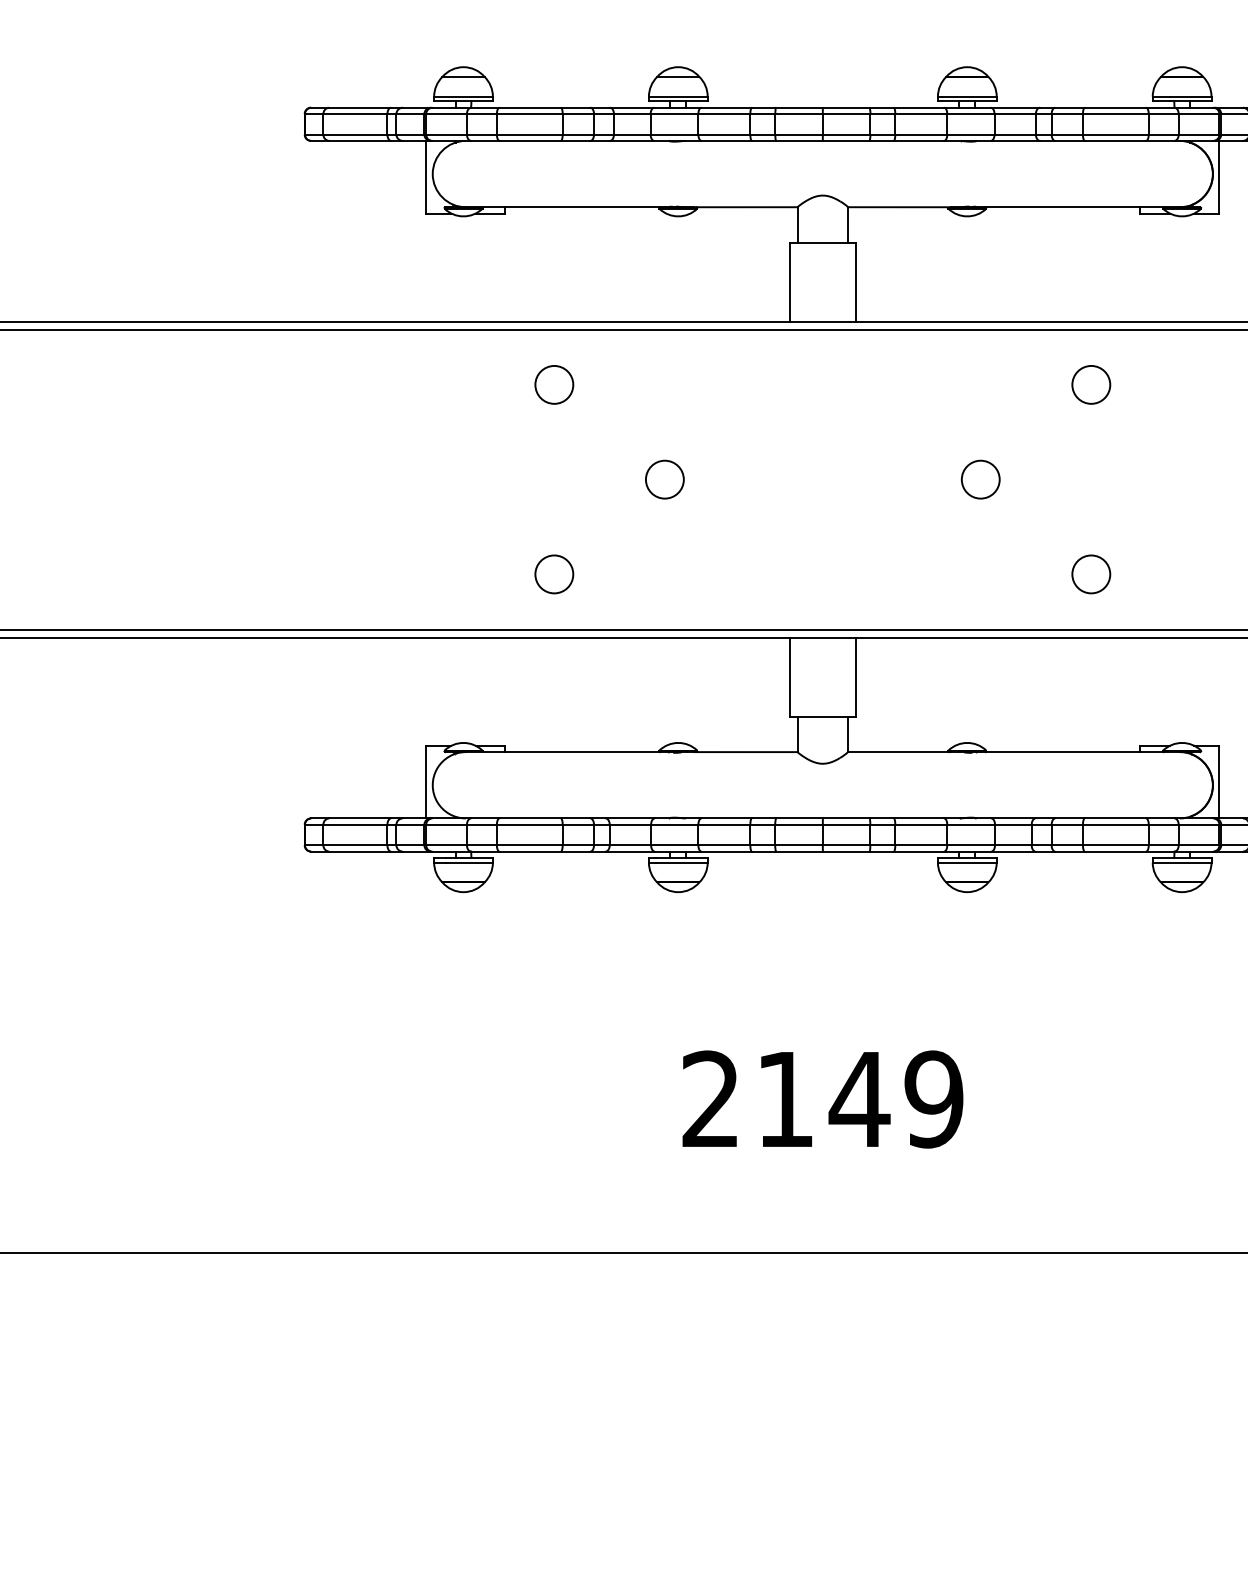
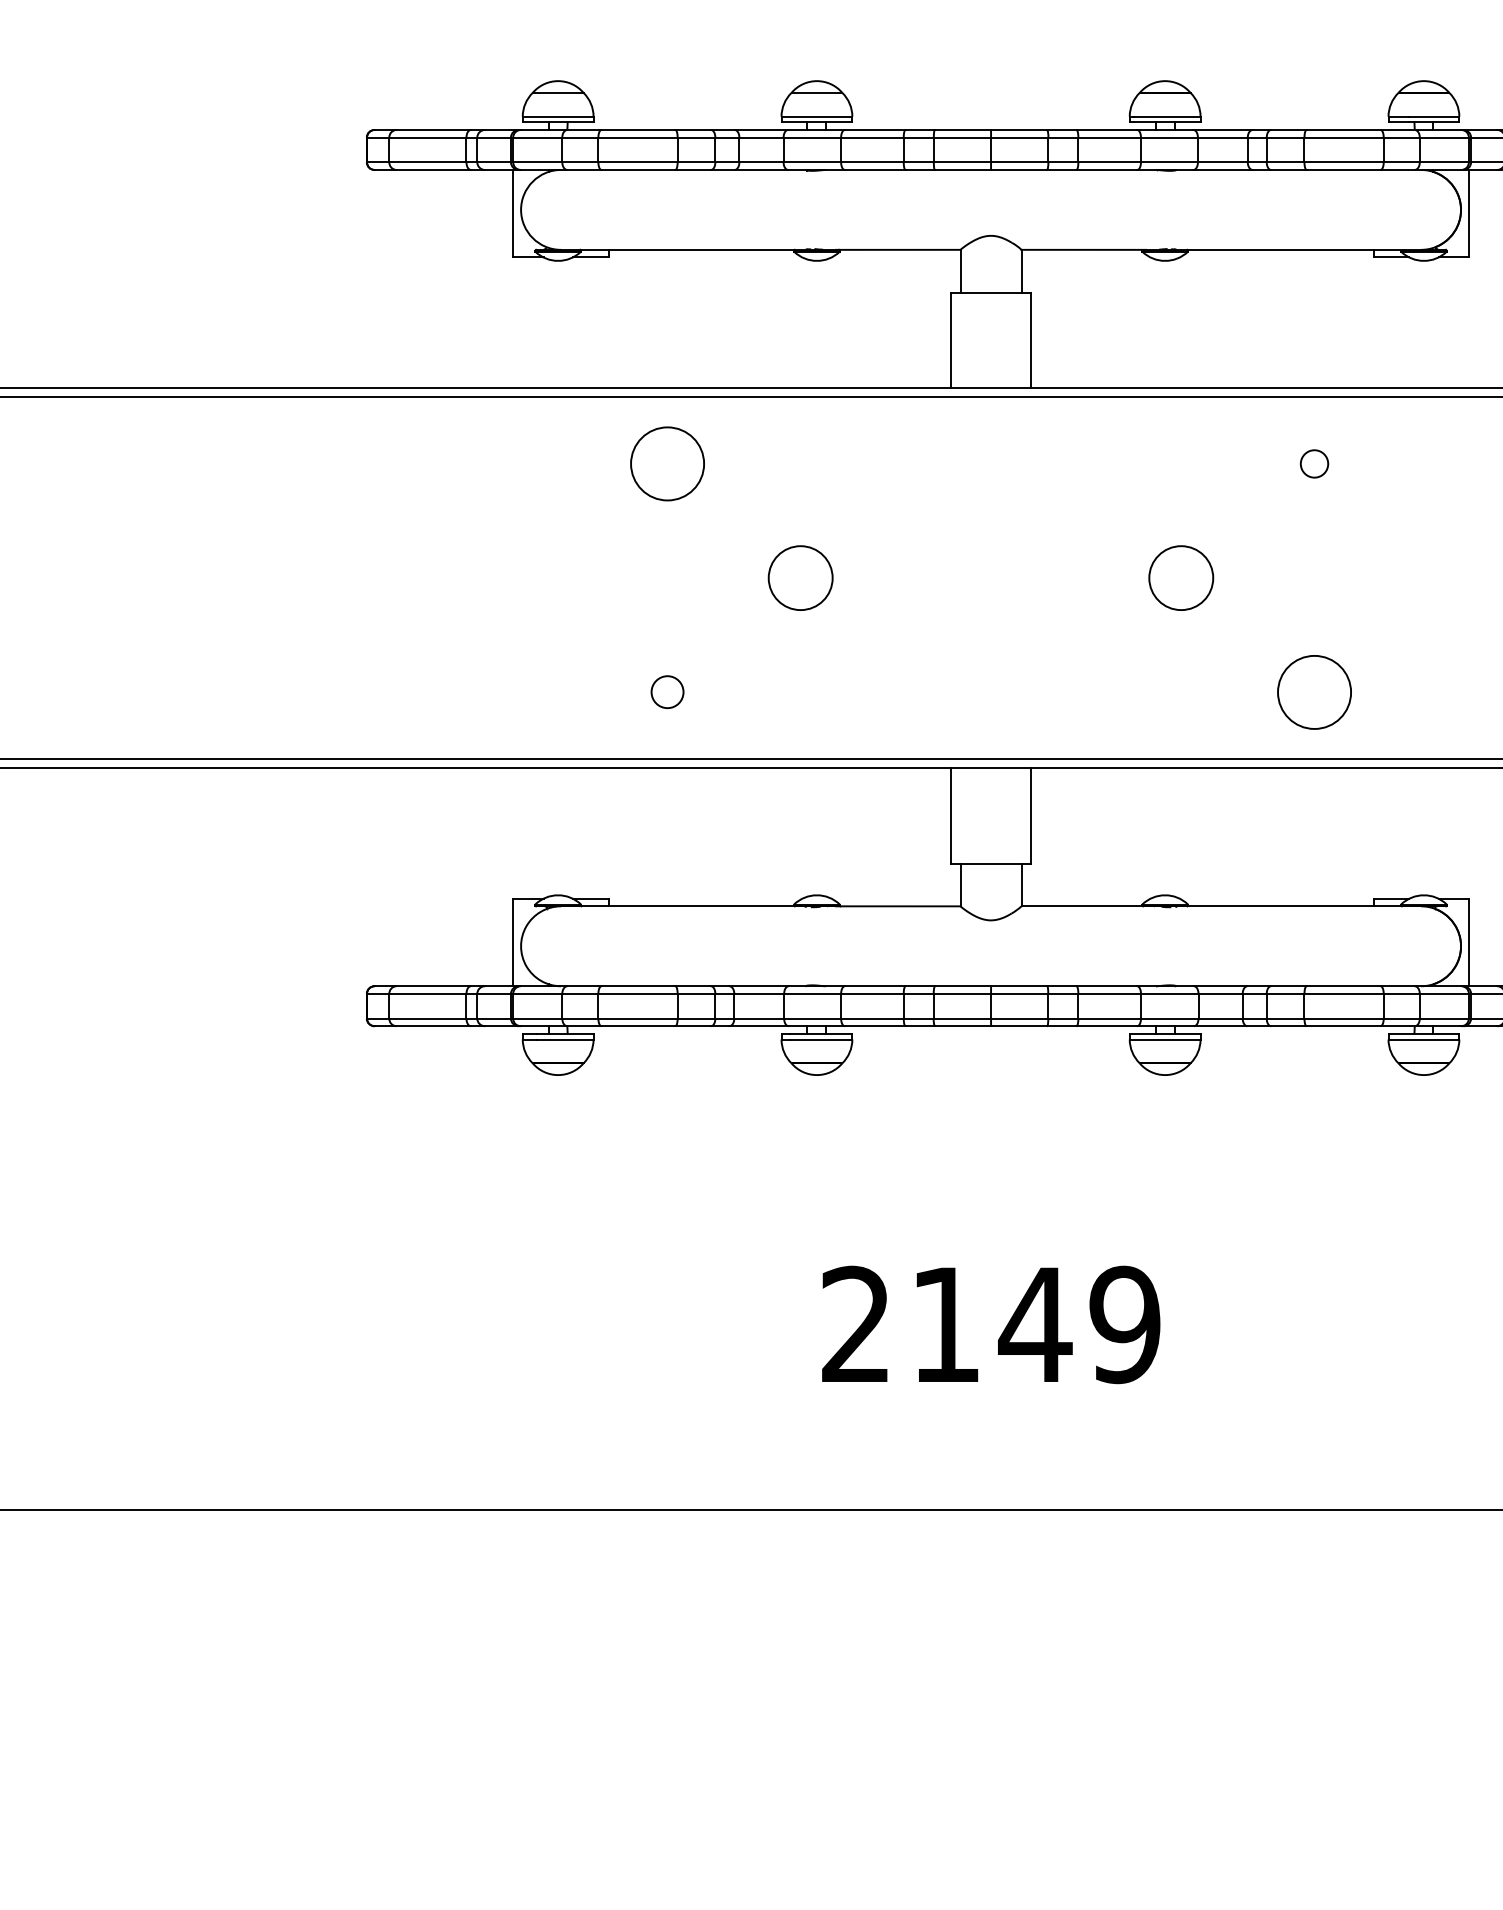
circle: (554, 384) -> (667, 463), size x1.6
circle: (1091, 384) -> (1314, 463), size x0.6
circle: (664, 479) -> (800, 577), size x1.4
circle: (980, 479) -> (1181, 577), size x1.4
circle: (554, 573) -> (667, 691), size x0.7
circle: (1091, 573) -> (1314, 691), size x1.6

